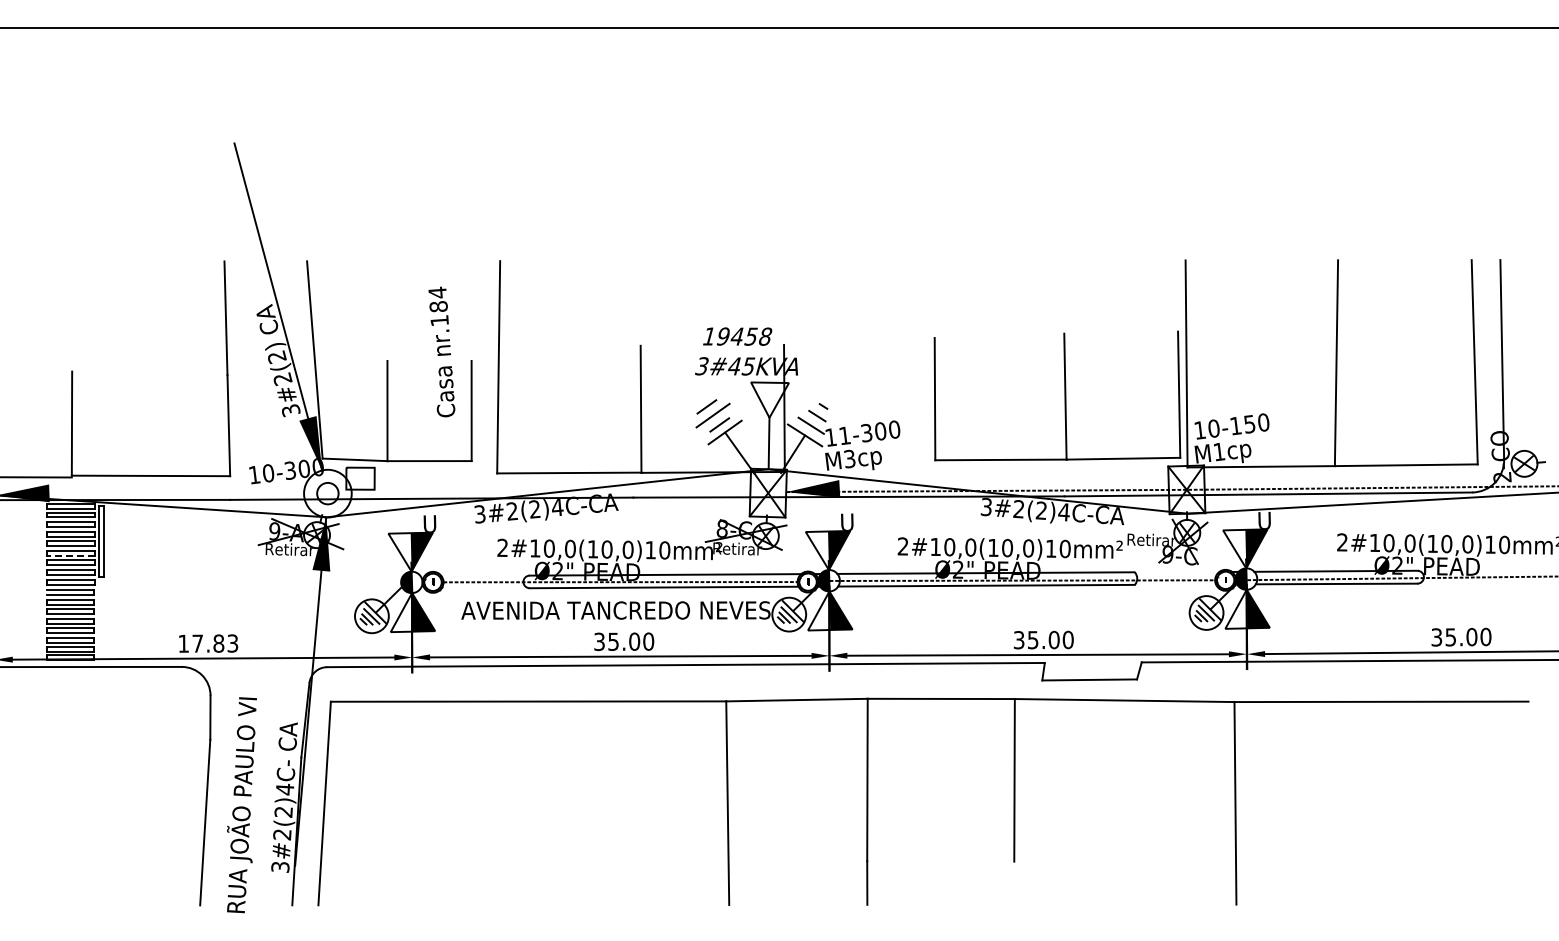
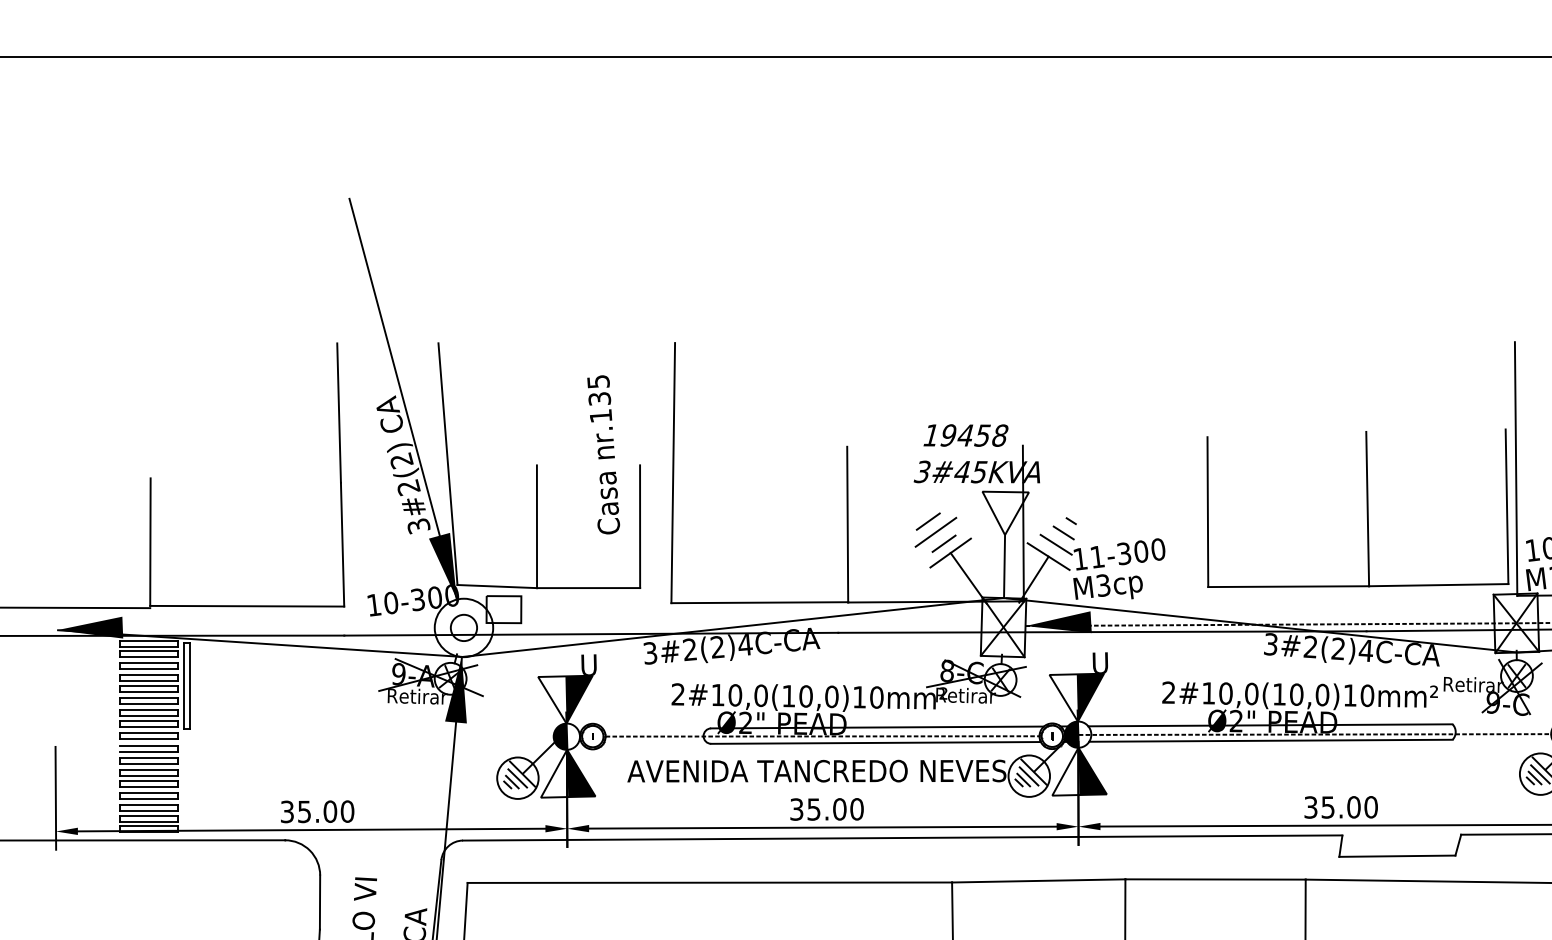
text: (437, 299) -> (598, 390), nr.184 -> nr.135
line: (70, 555) -> (148, 703), dashed -> solid
text: (208, 643) -> (317, 811), 17.83 -> 35.00

